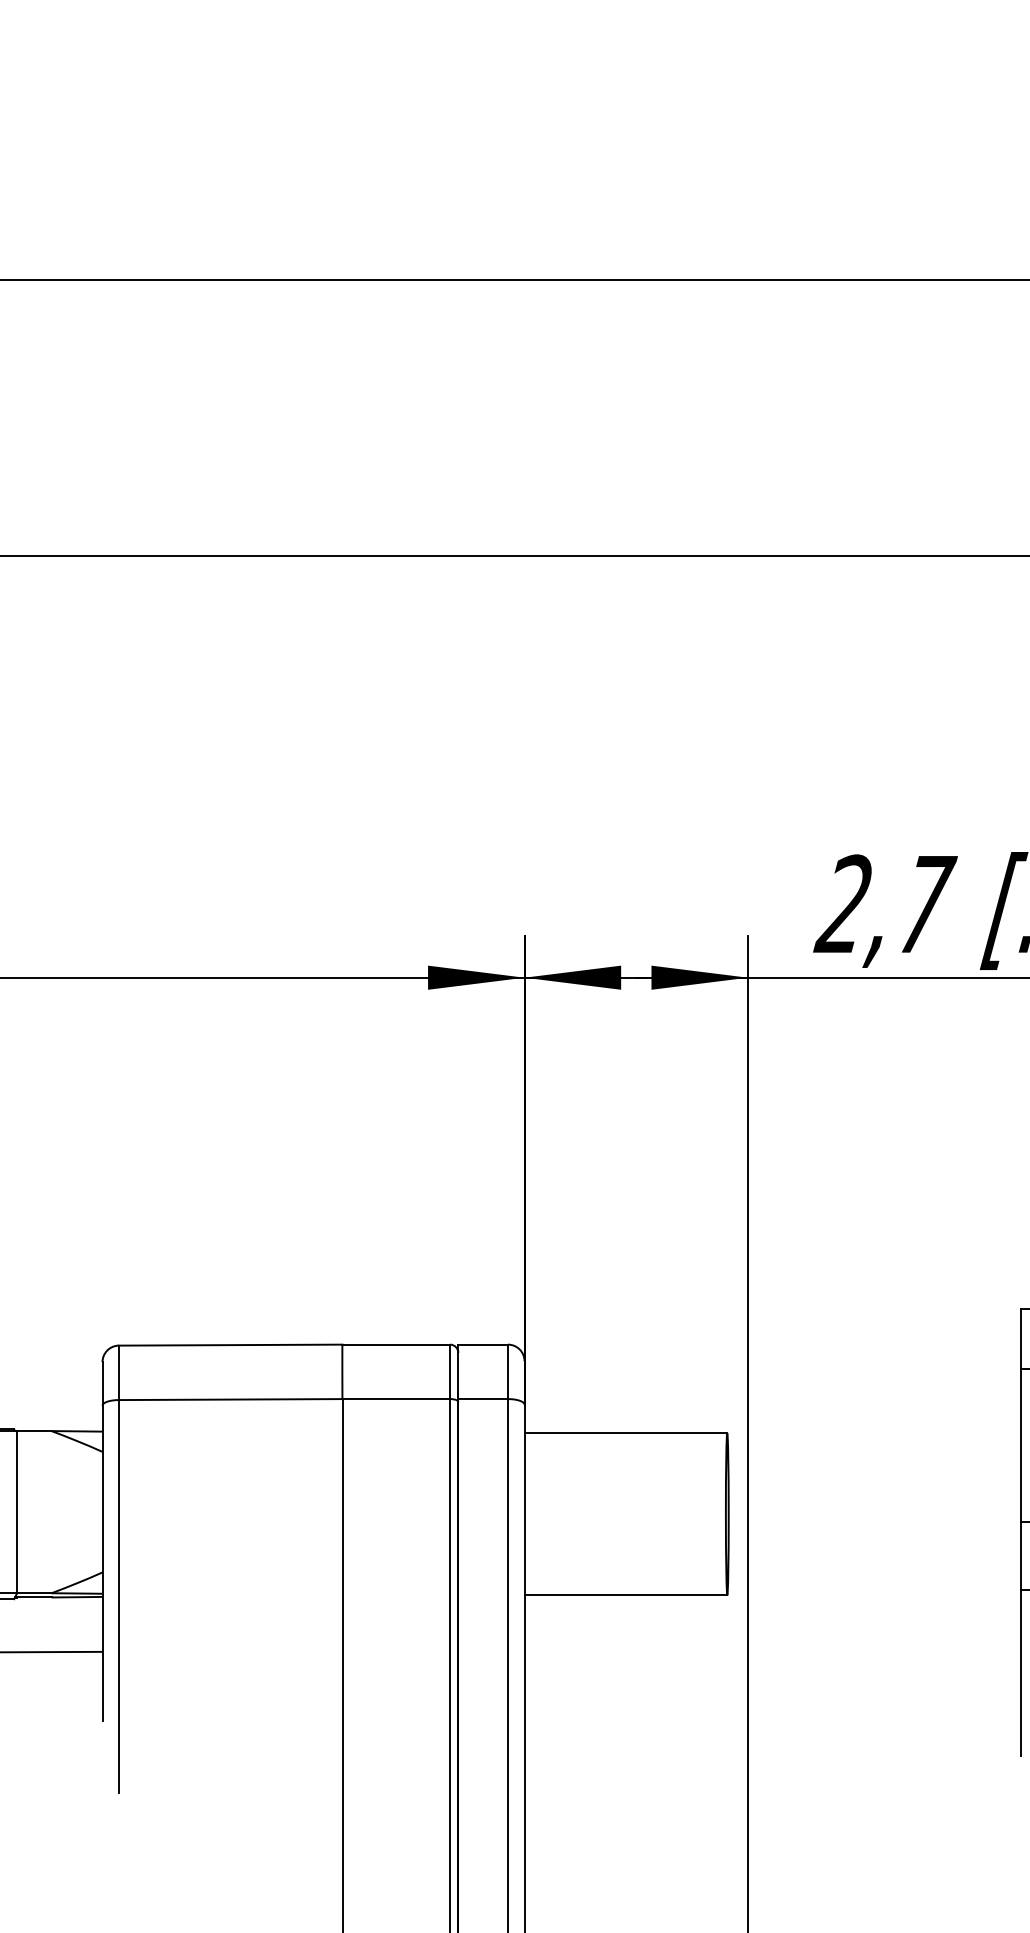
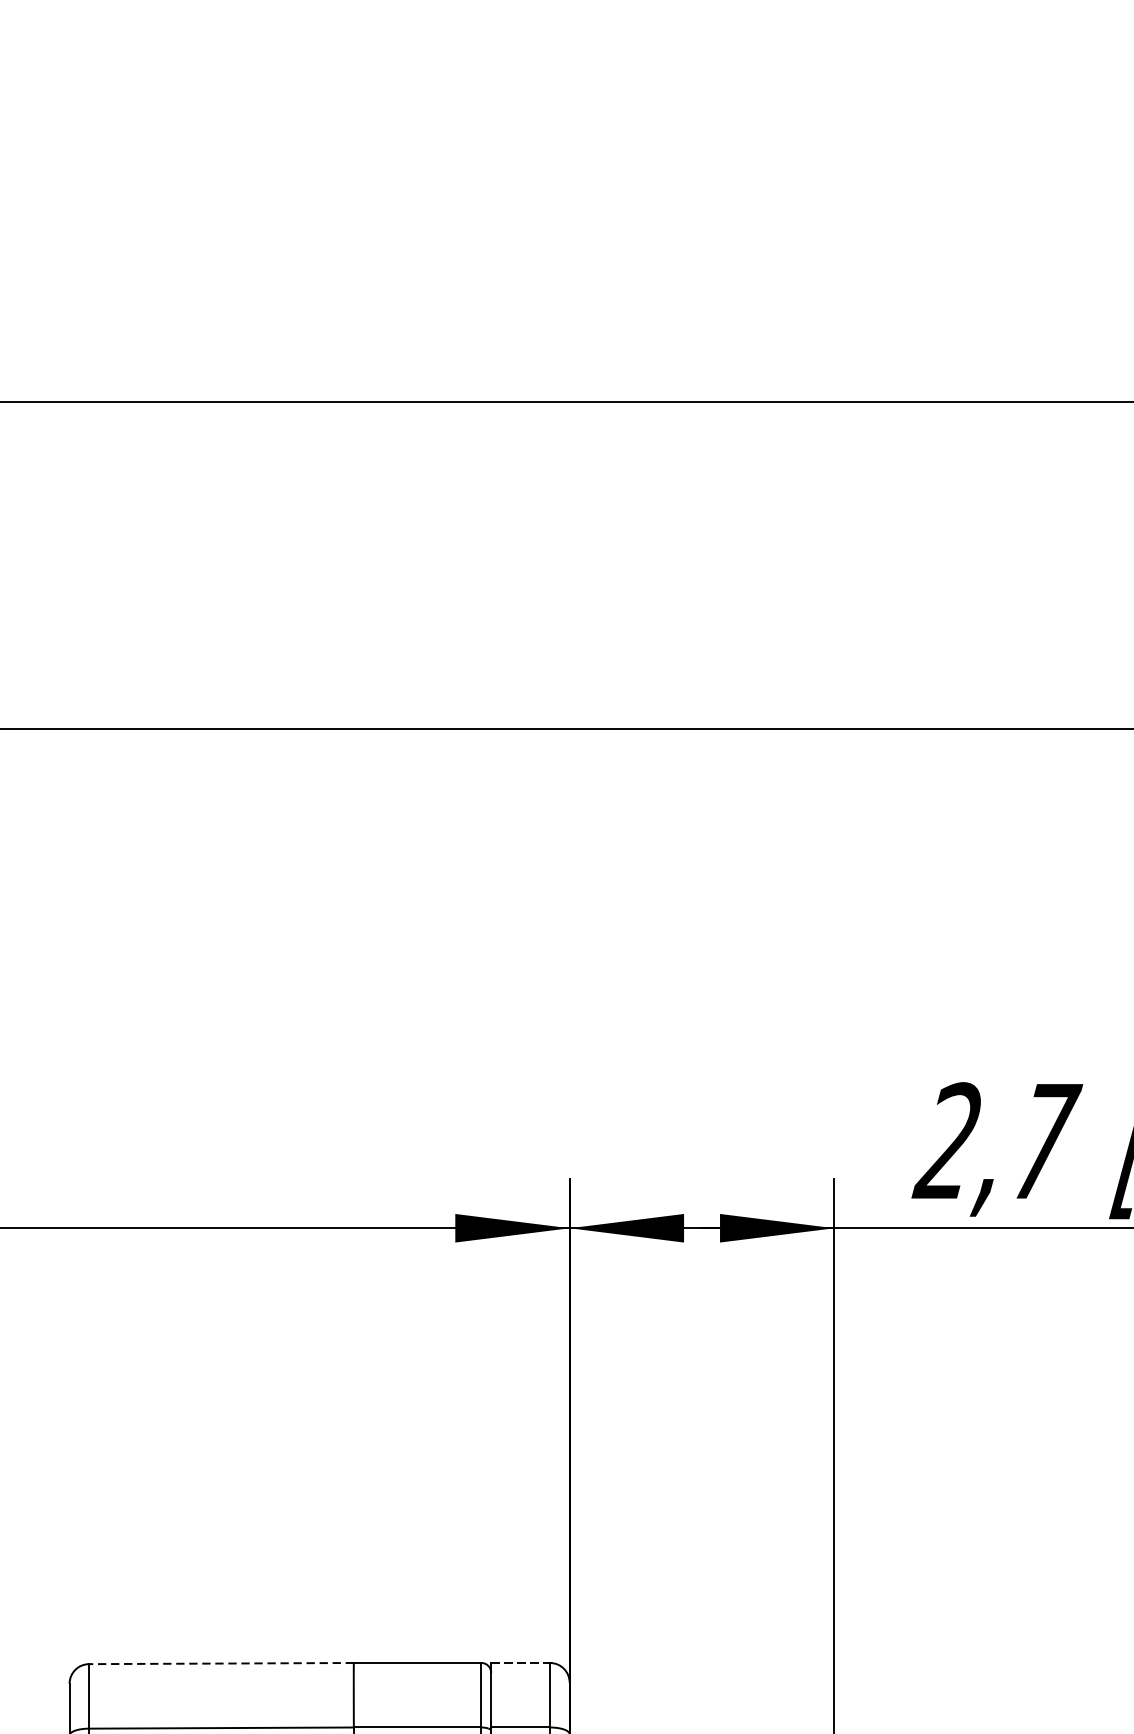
line: (483, 1344) -> (520, 1662), solid -> dashed
line: (230, 1345) -> (221, 1664), solid -> dashed

